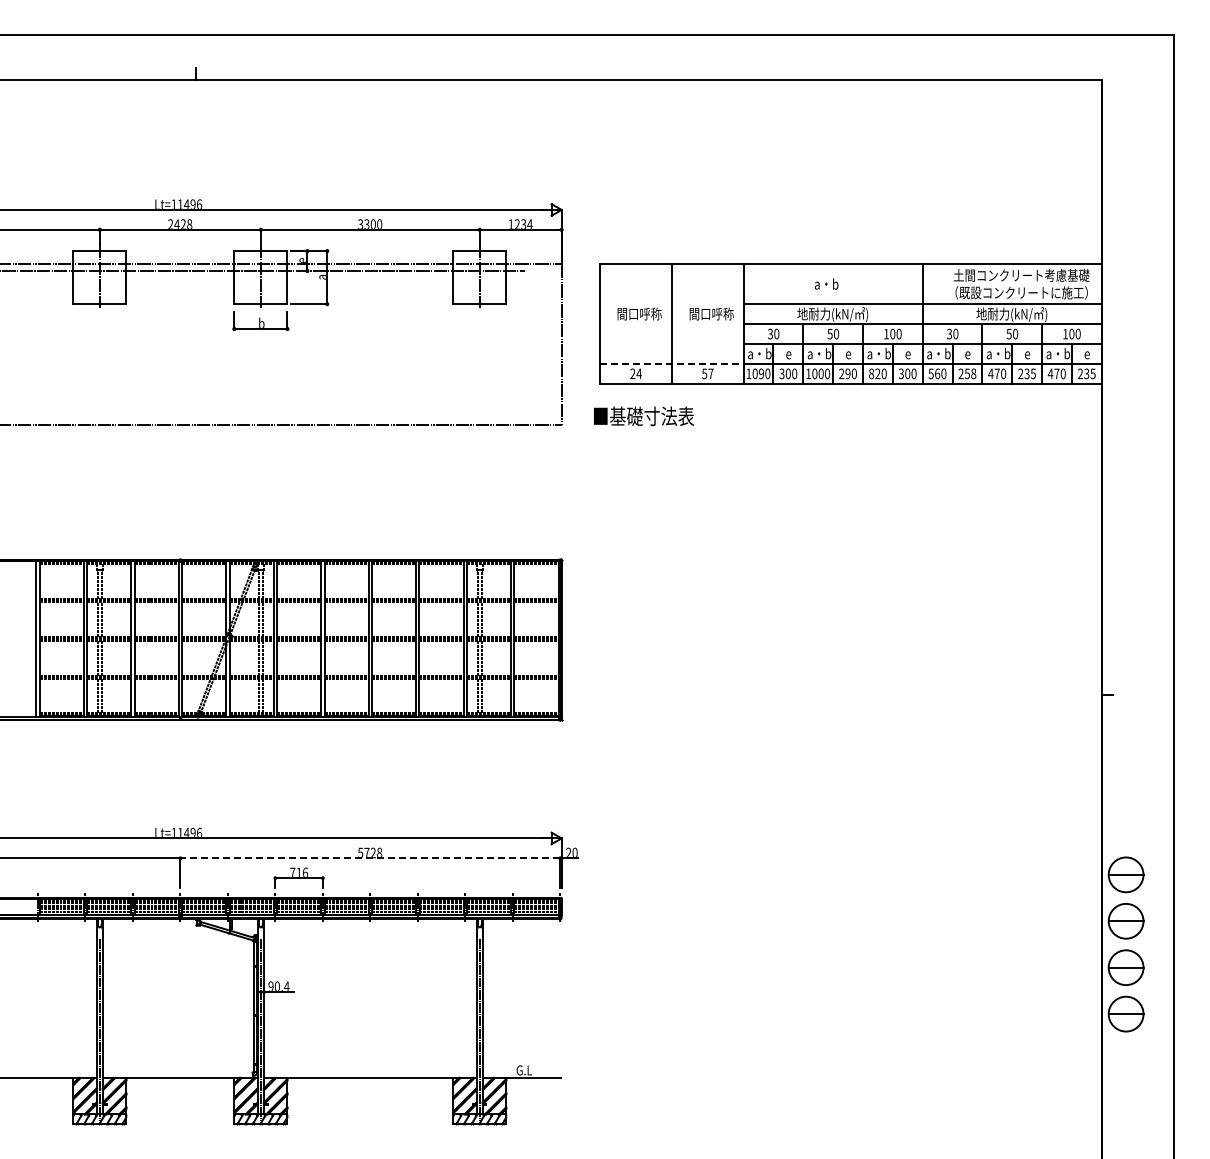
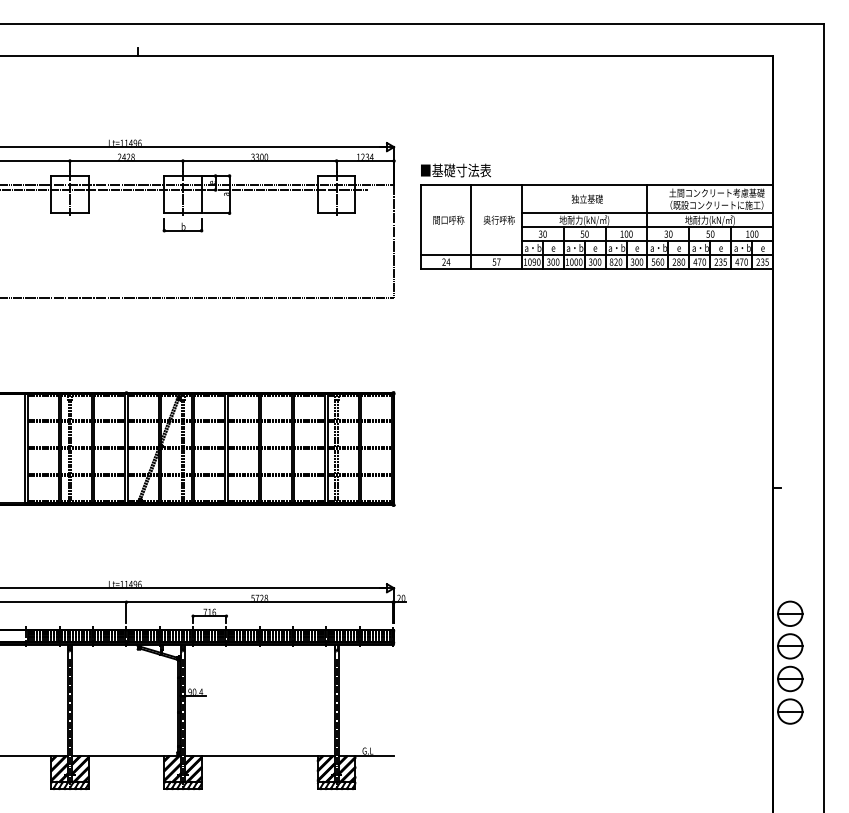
text: (836, 283) -> (586, 198), a・b -> 独立基礎
text: (699, 313) -> (490, 219), 間口呼称 -> 奥行呼称
line: (671, 363) -> (471, 254), dashed -> solid
text: (970, 373) -> (681, 261), 258 -> 280
text: (844, 374) -> (592, 262), 290 -> 300
text: (643, 416) -> (455, 170), moved
line: (370, 858) -> (259, 602), dashed -> solid

